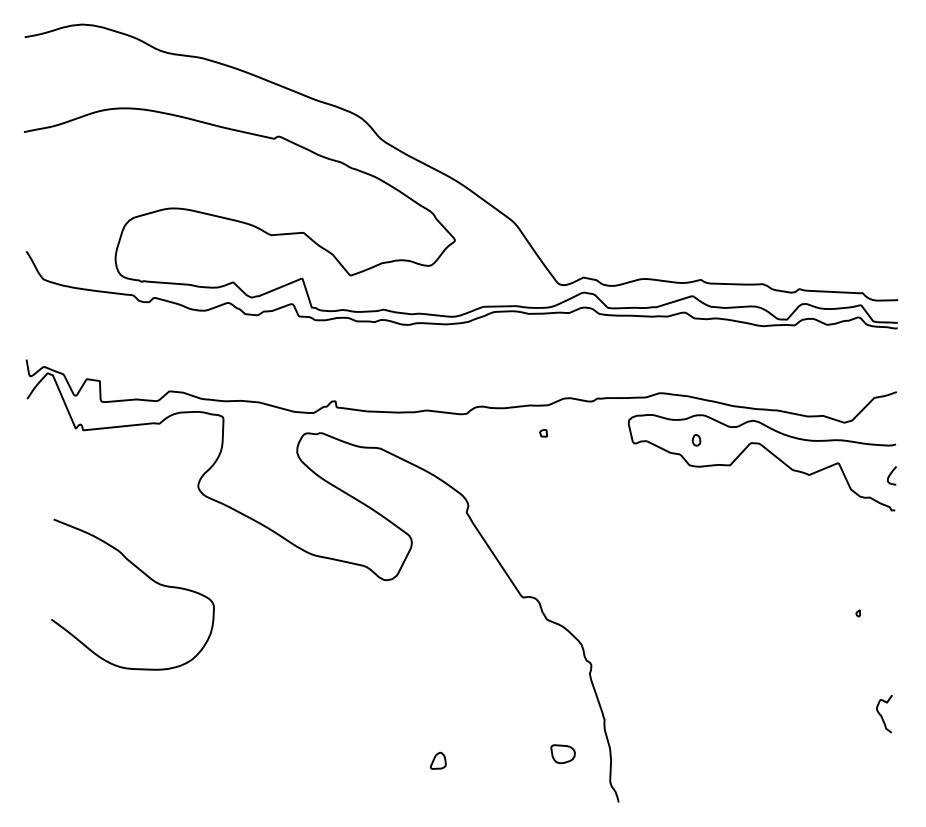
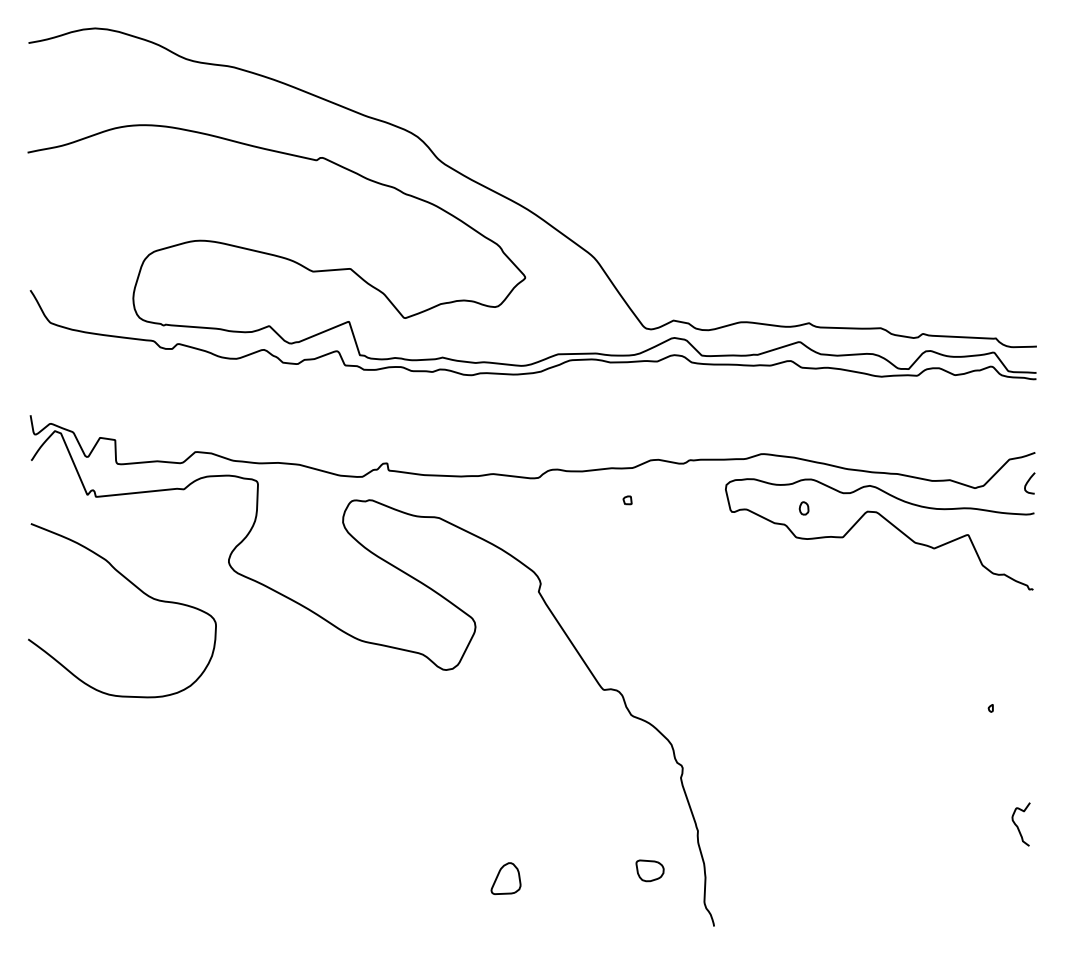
curve: (890, 474) -> (1028, 482), moved
curve: (145, 575) -> (136, 588), moved
part: (437, 760) -> (505, 878), size x1.67

